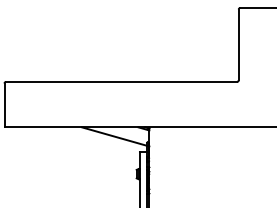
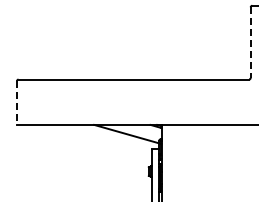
line: (238, 45) -> (250, 43), solid -> dashed
line: (4, 105) -> (16, 103), solid -> dashed

